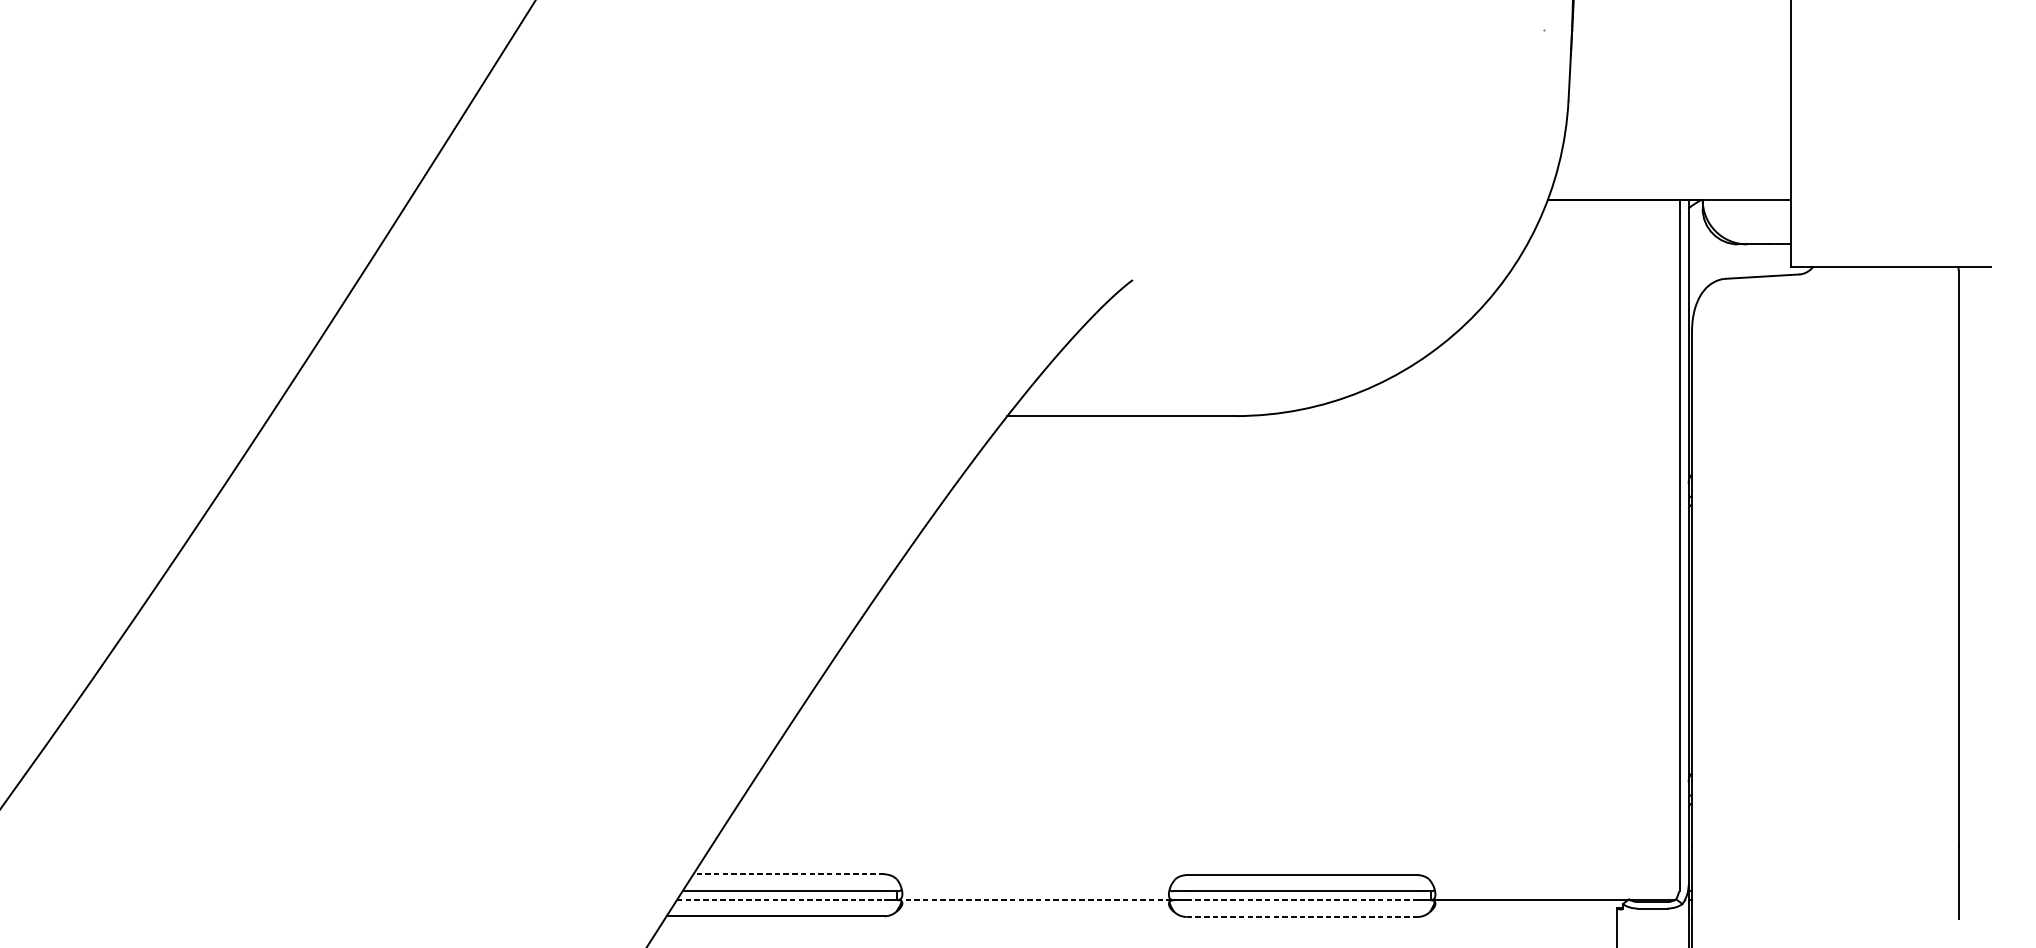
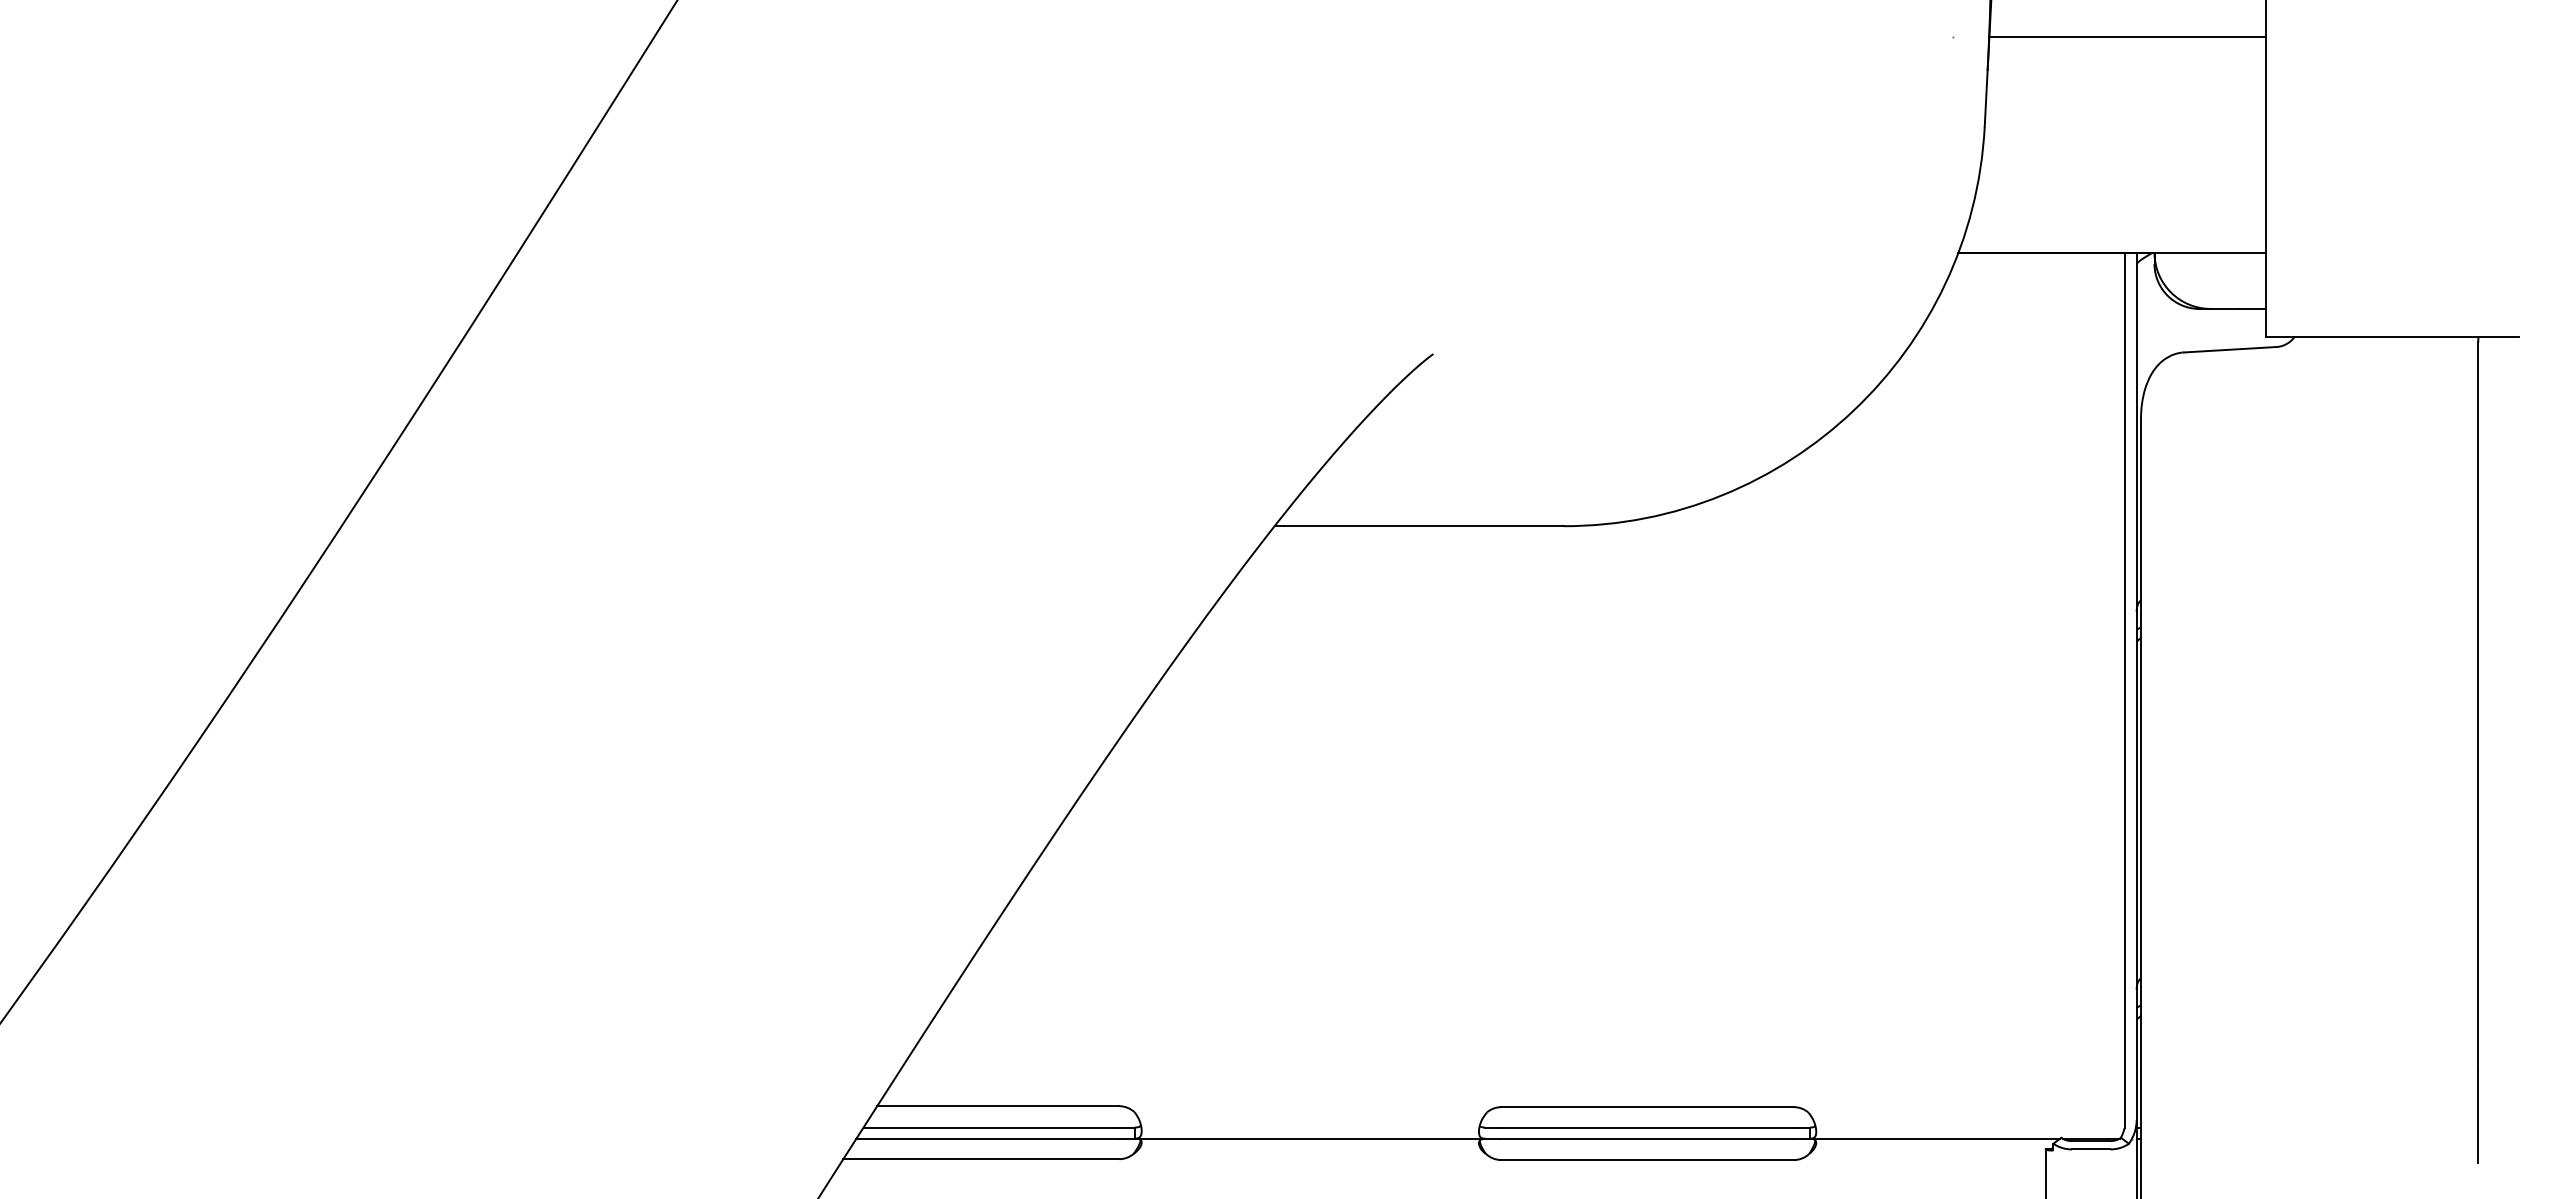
line: (1681, 29) -> (2127, 37), added
line: (789, 874) -> (998, 1106), dashed -> solid
line: (781, 899) -> (988, 1138), dashed -> solid
line: (1035, 899) -> (1310, 1138), dashed -> solid
line: (1302, 899) -> (1648, 1138), dashed -> solid
line: (1302, 917) -> (1648, 1160), dashed -> solid

